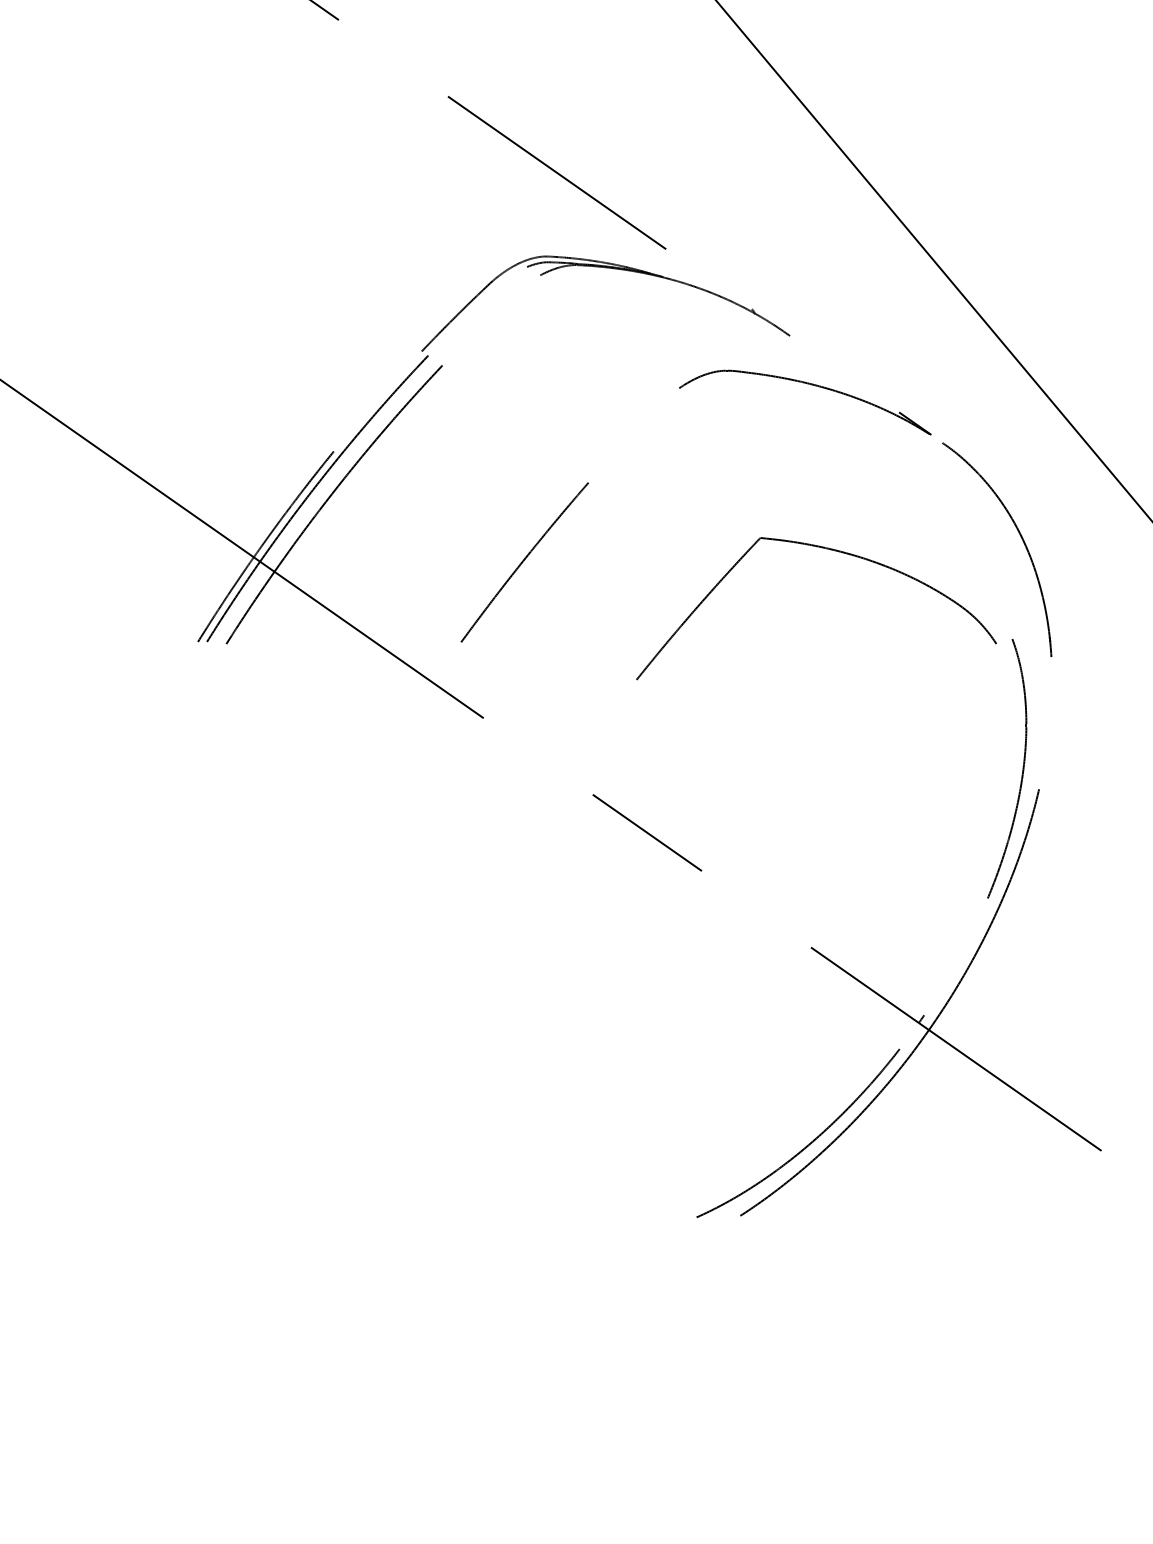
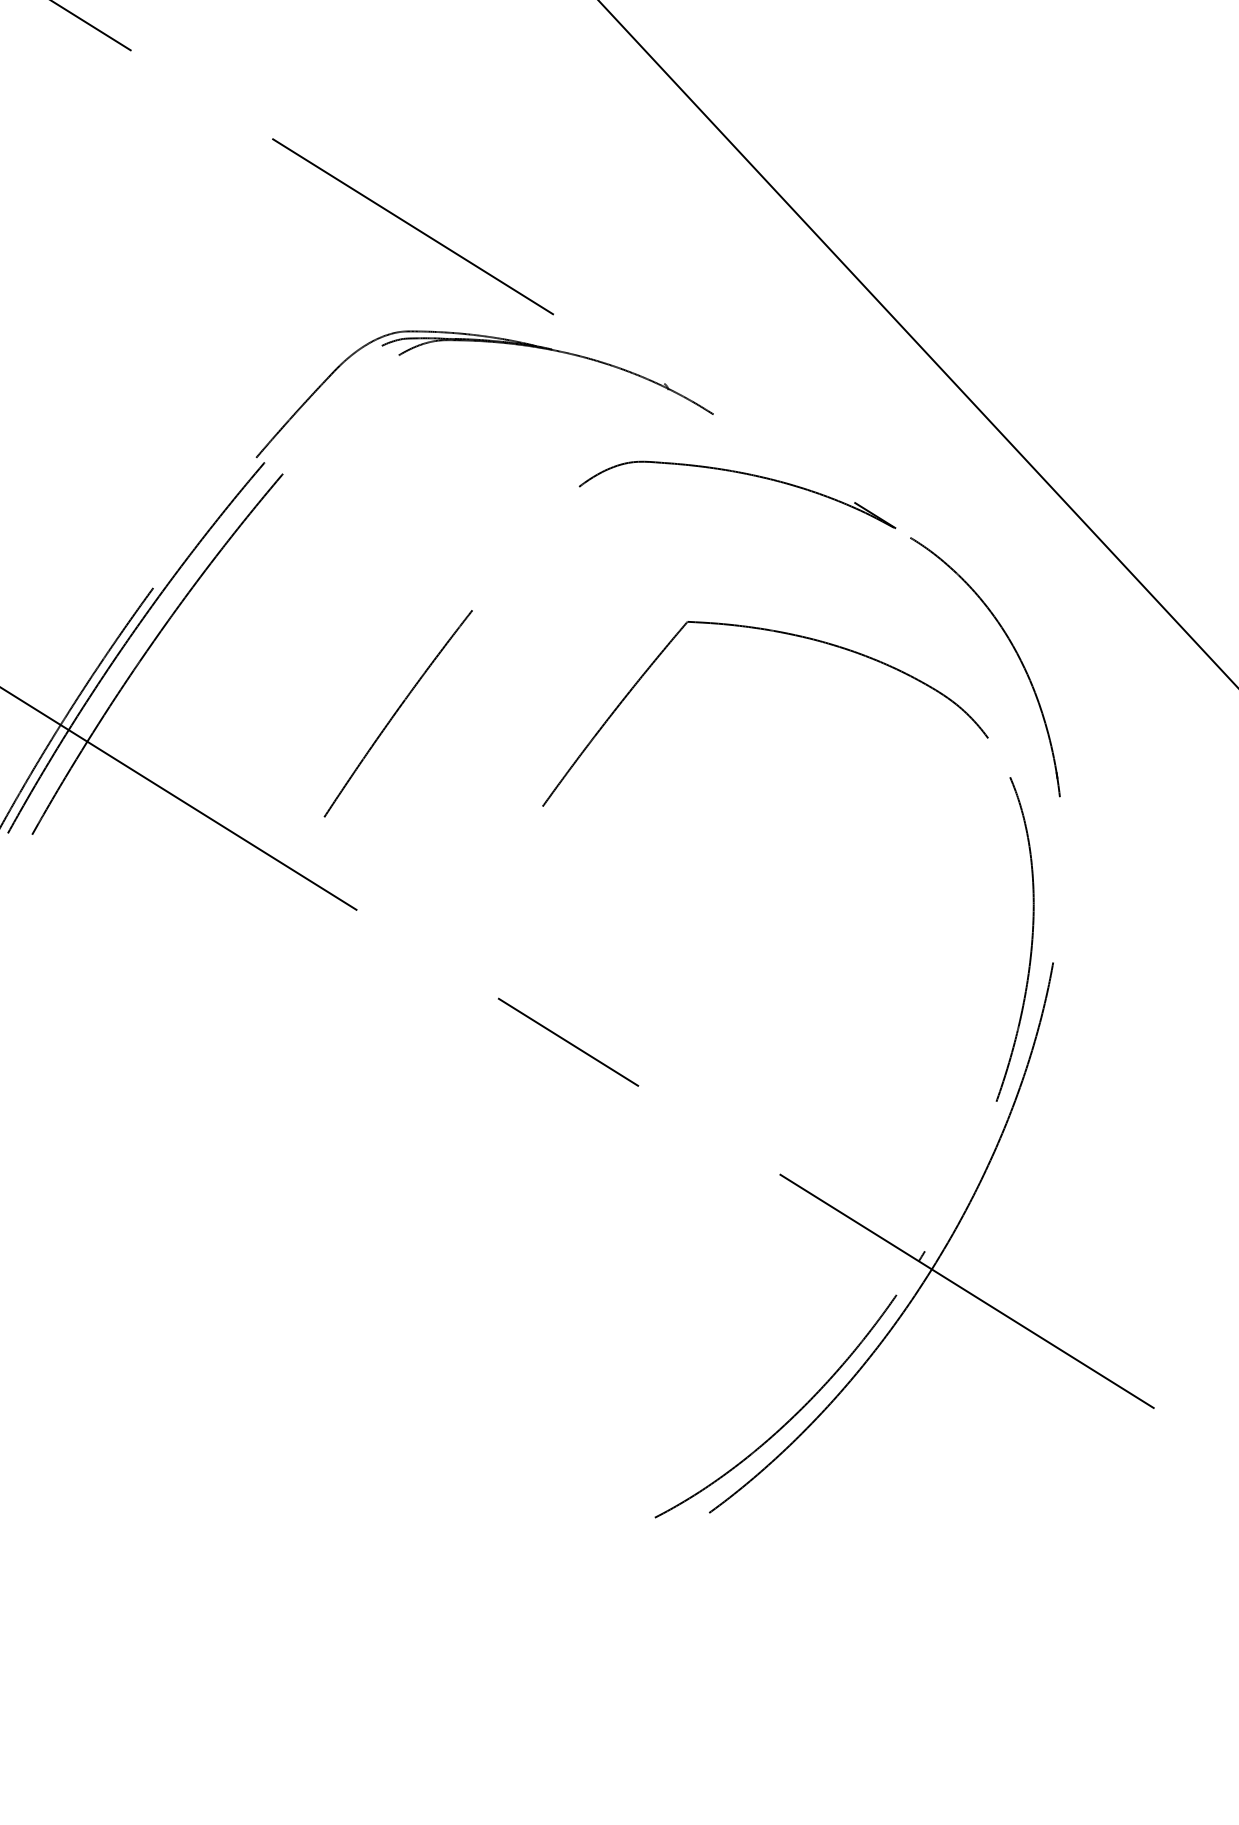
part: (830, 550) -> (775, 632), moved

